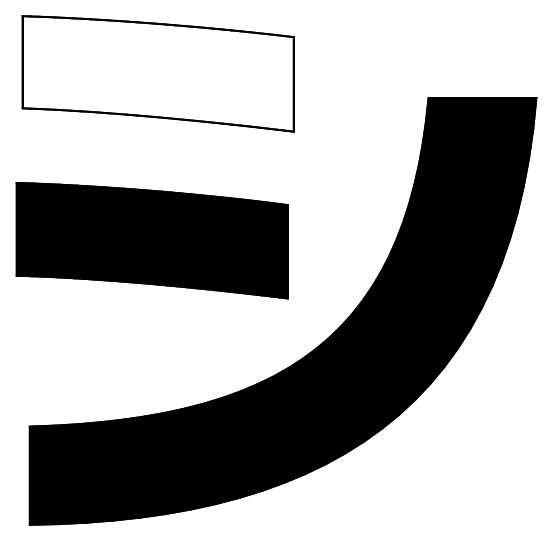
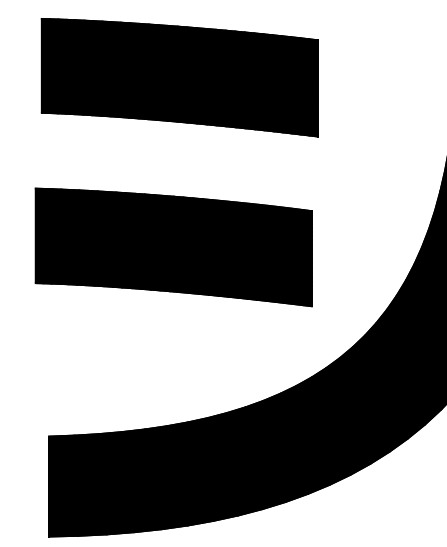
fill: (157, 73) -> (179, 77), added

